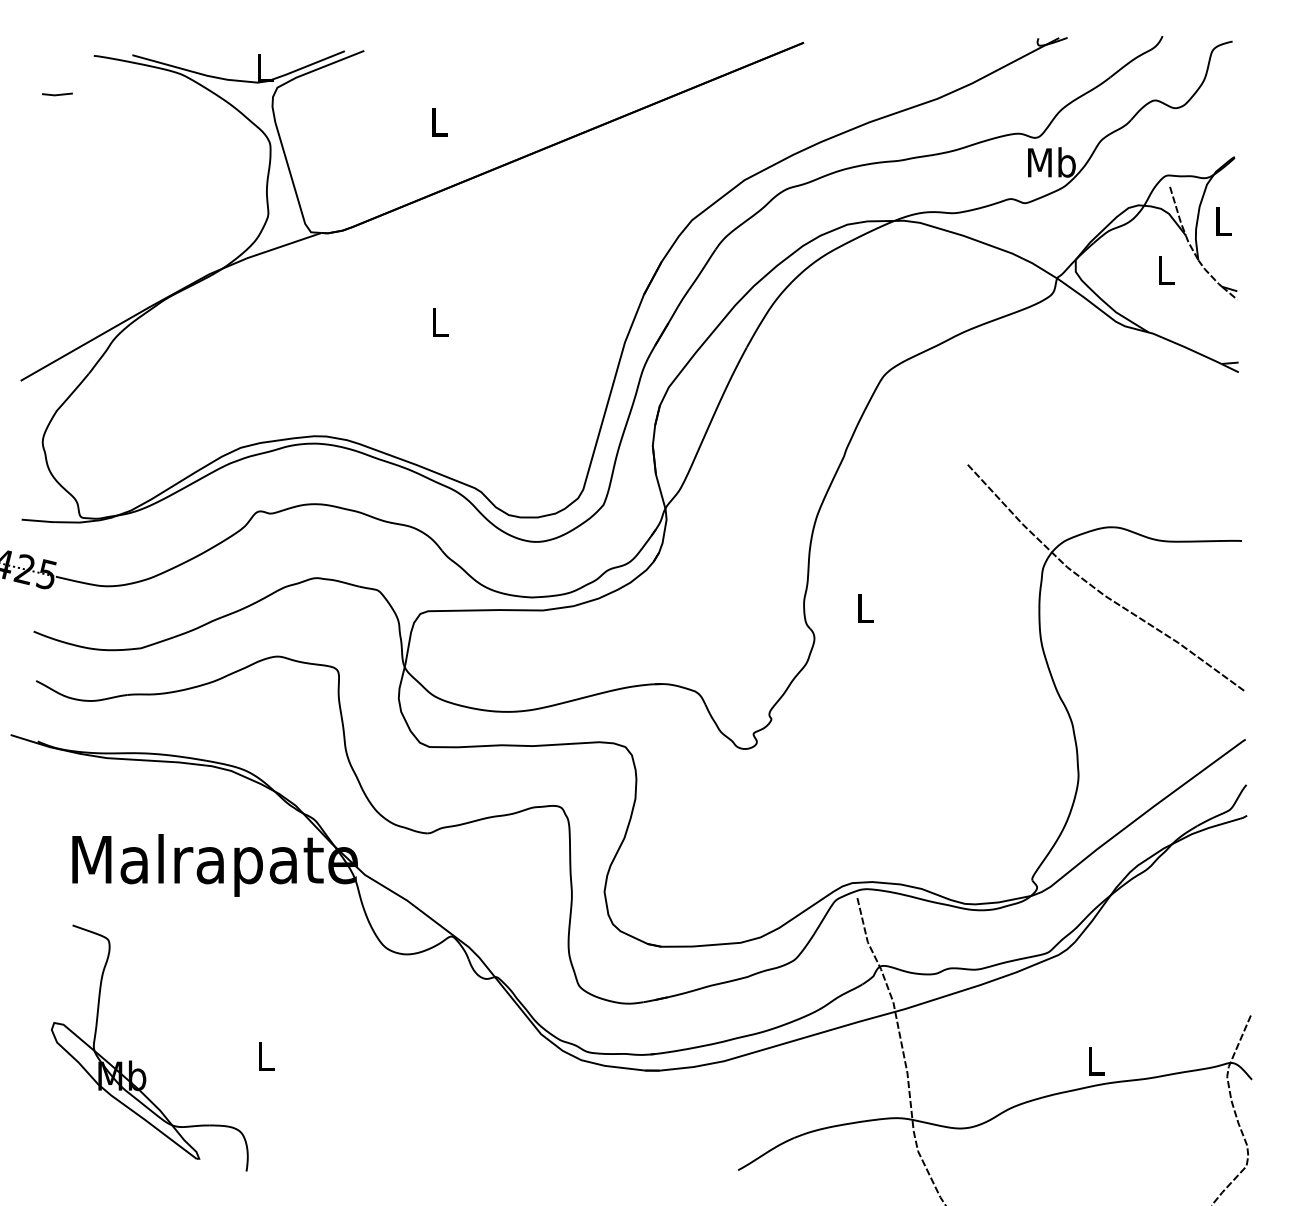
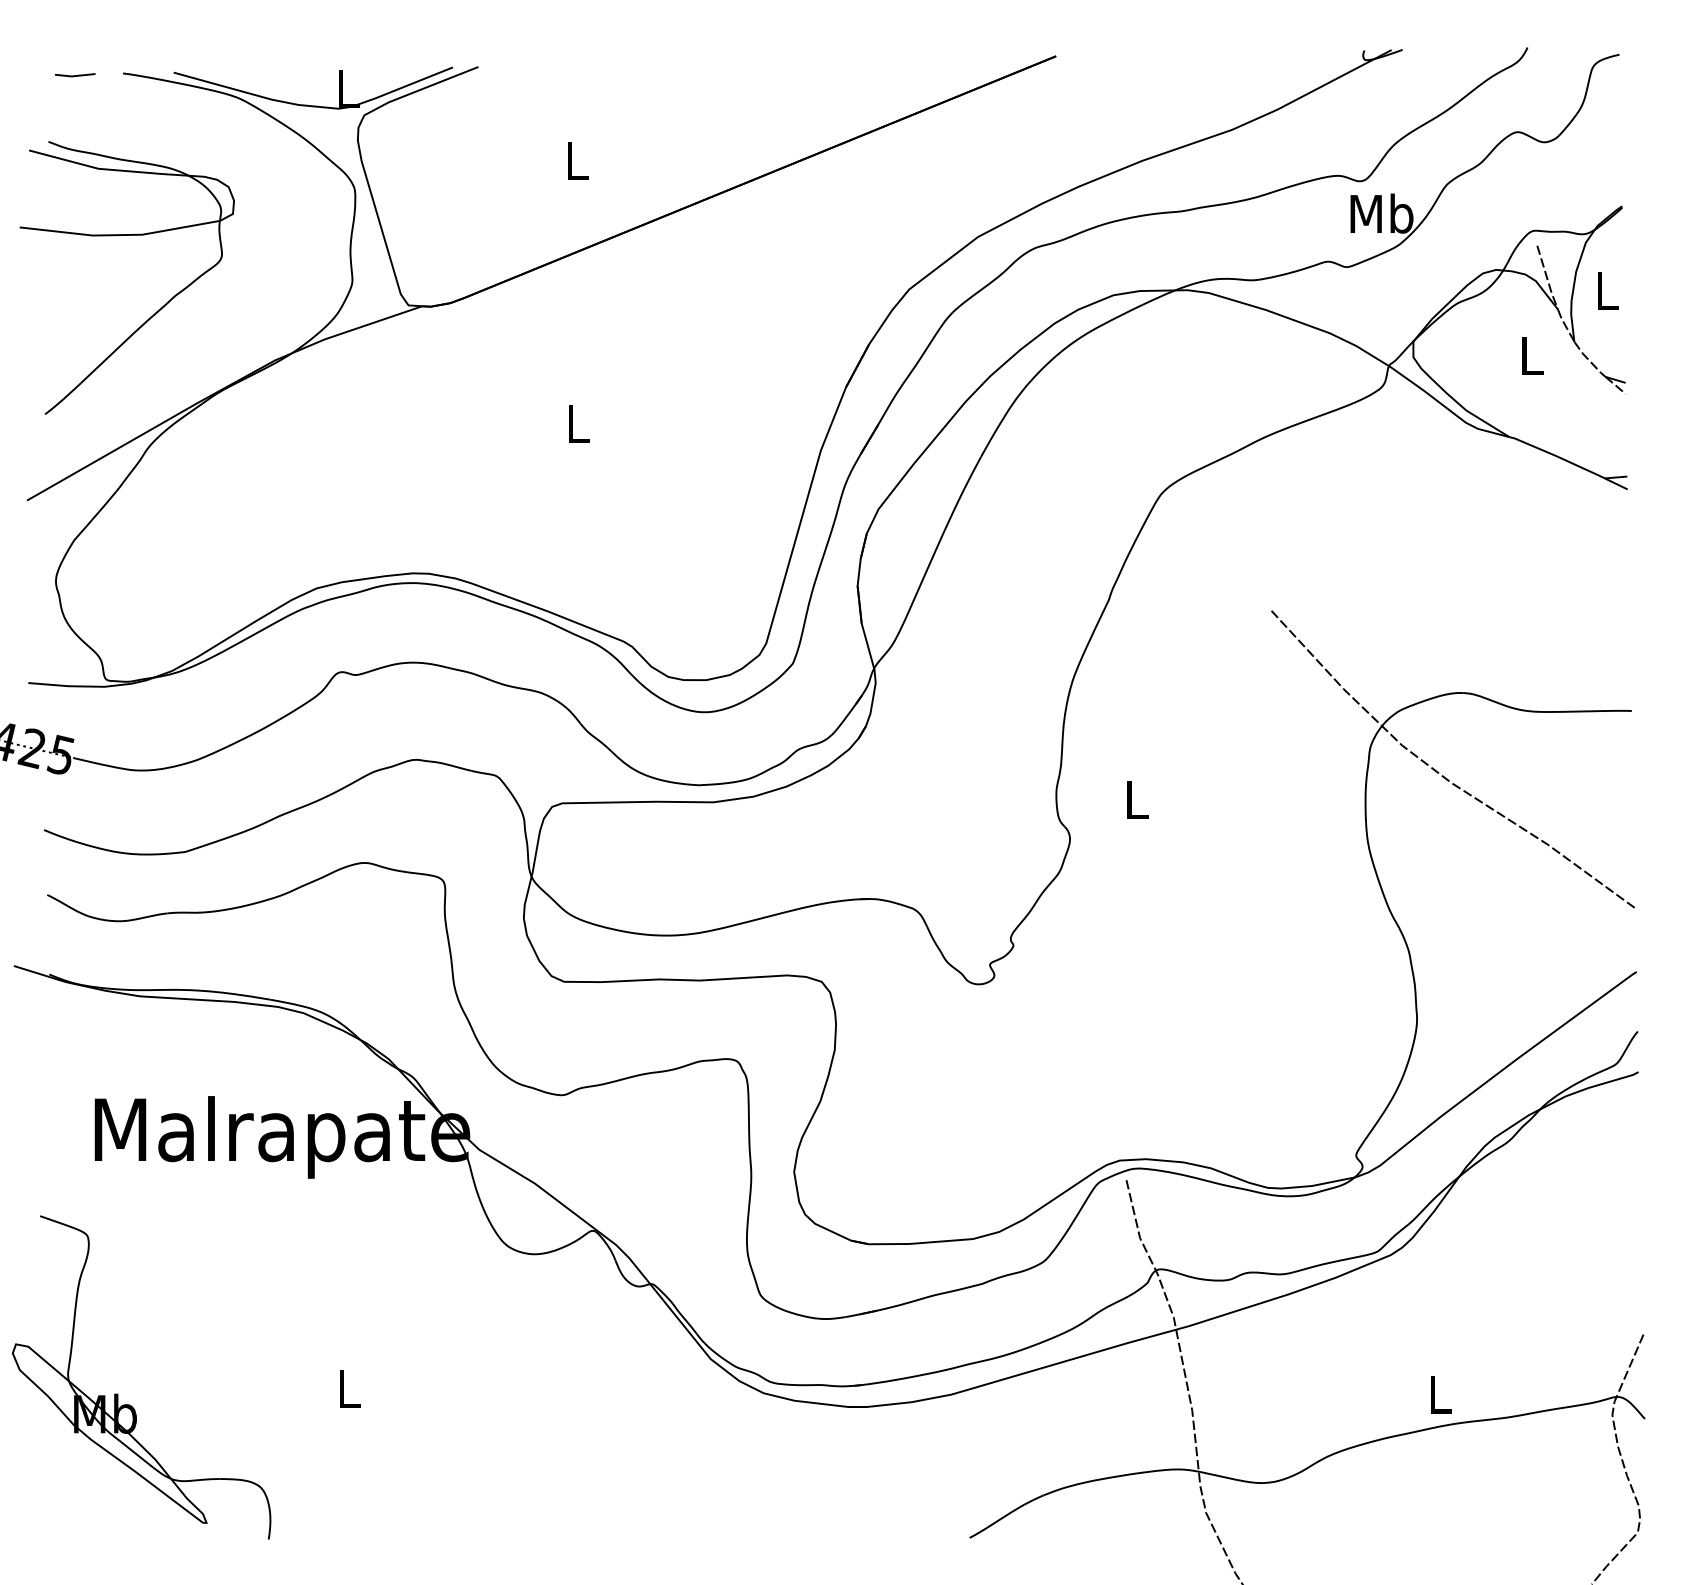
line: (57, 94) -> (75, 75), moved
part: (96, 179) -> (126, 235), added
part: (132, 1061) -> (118, 1394), moved

